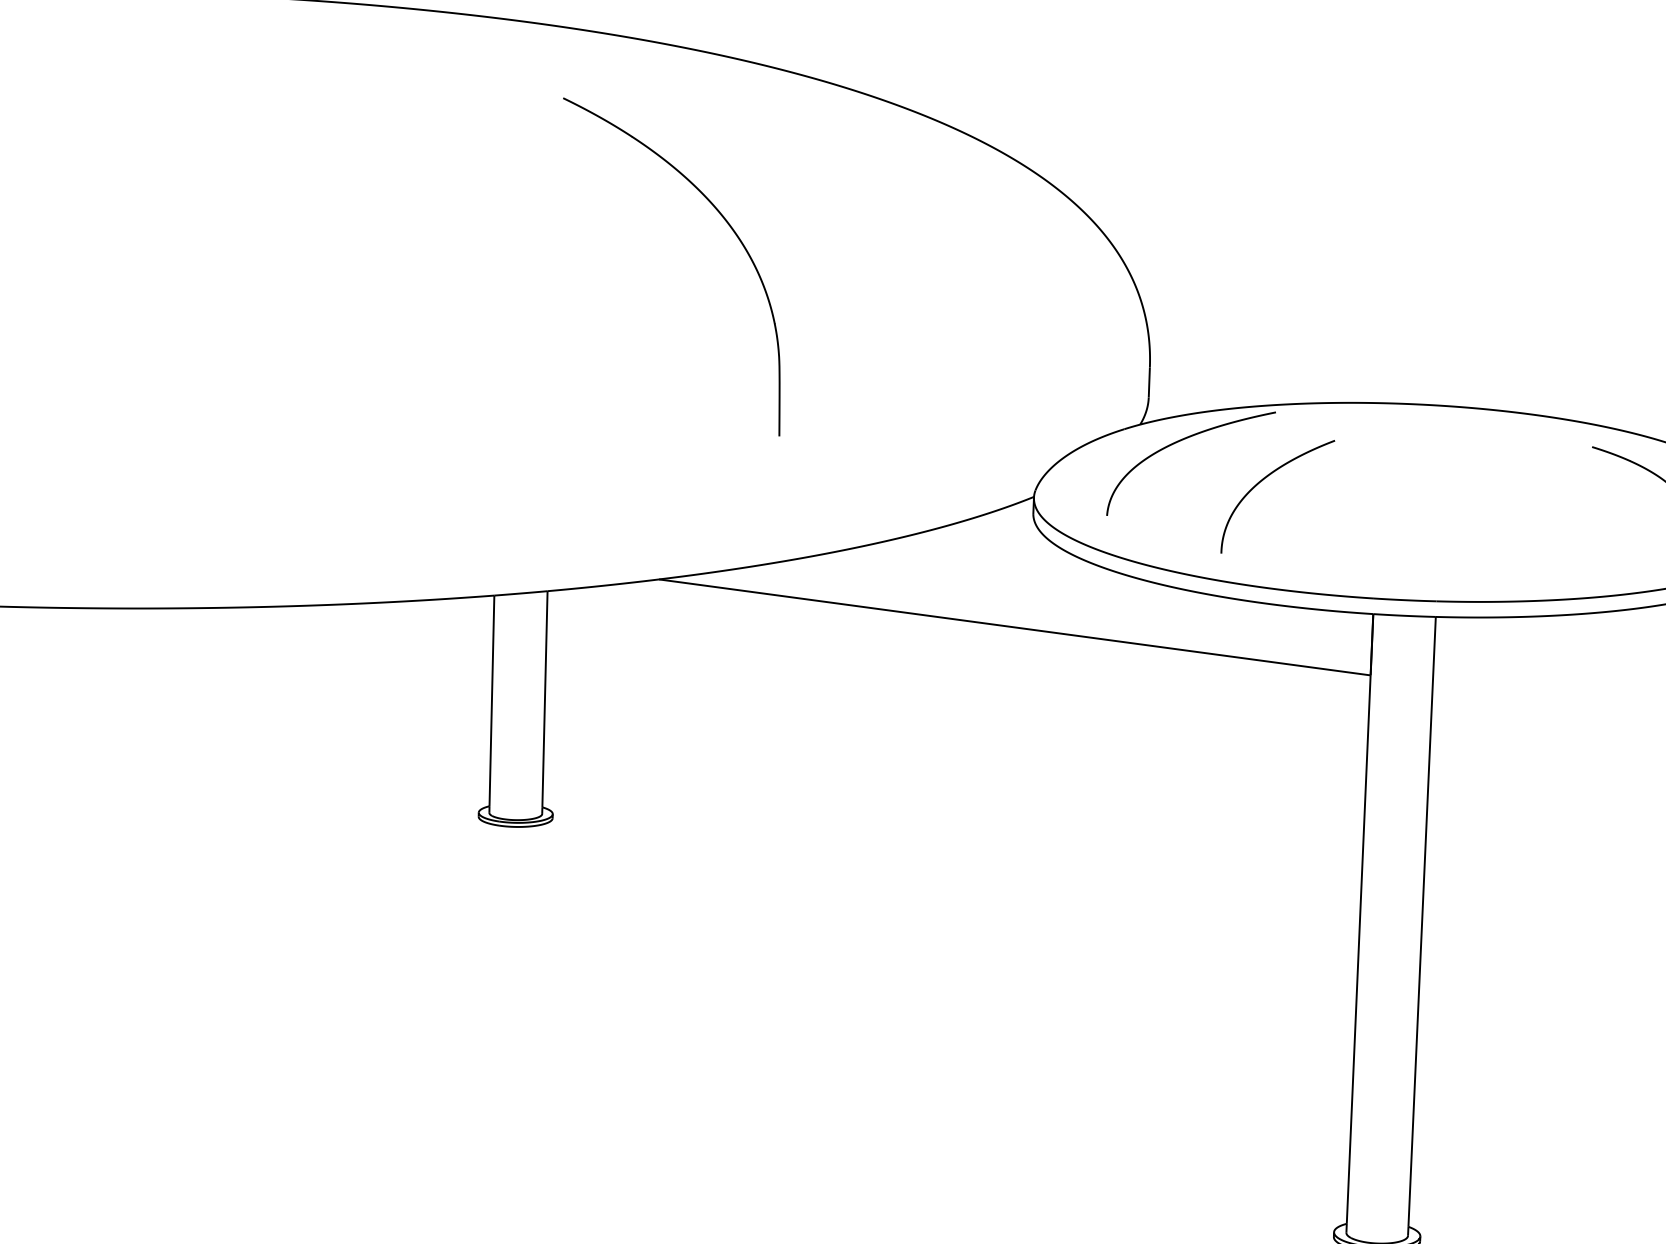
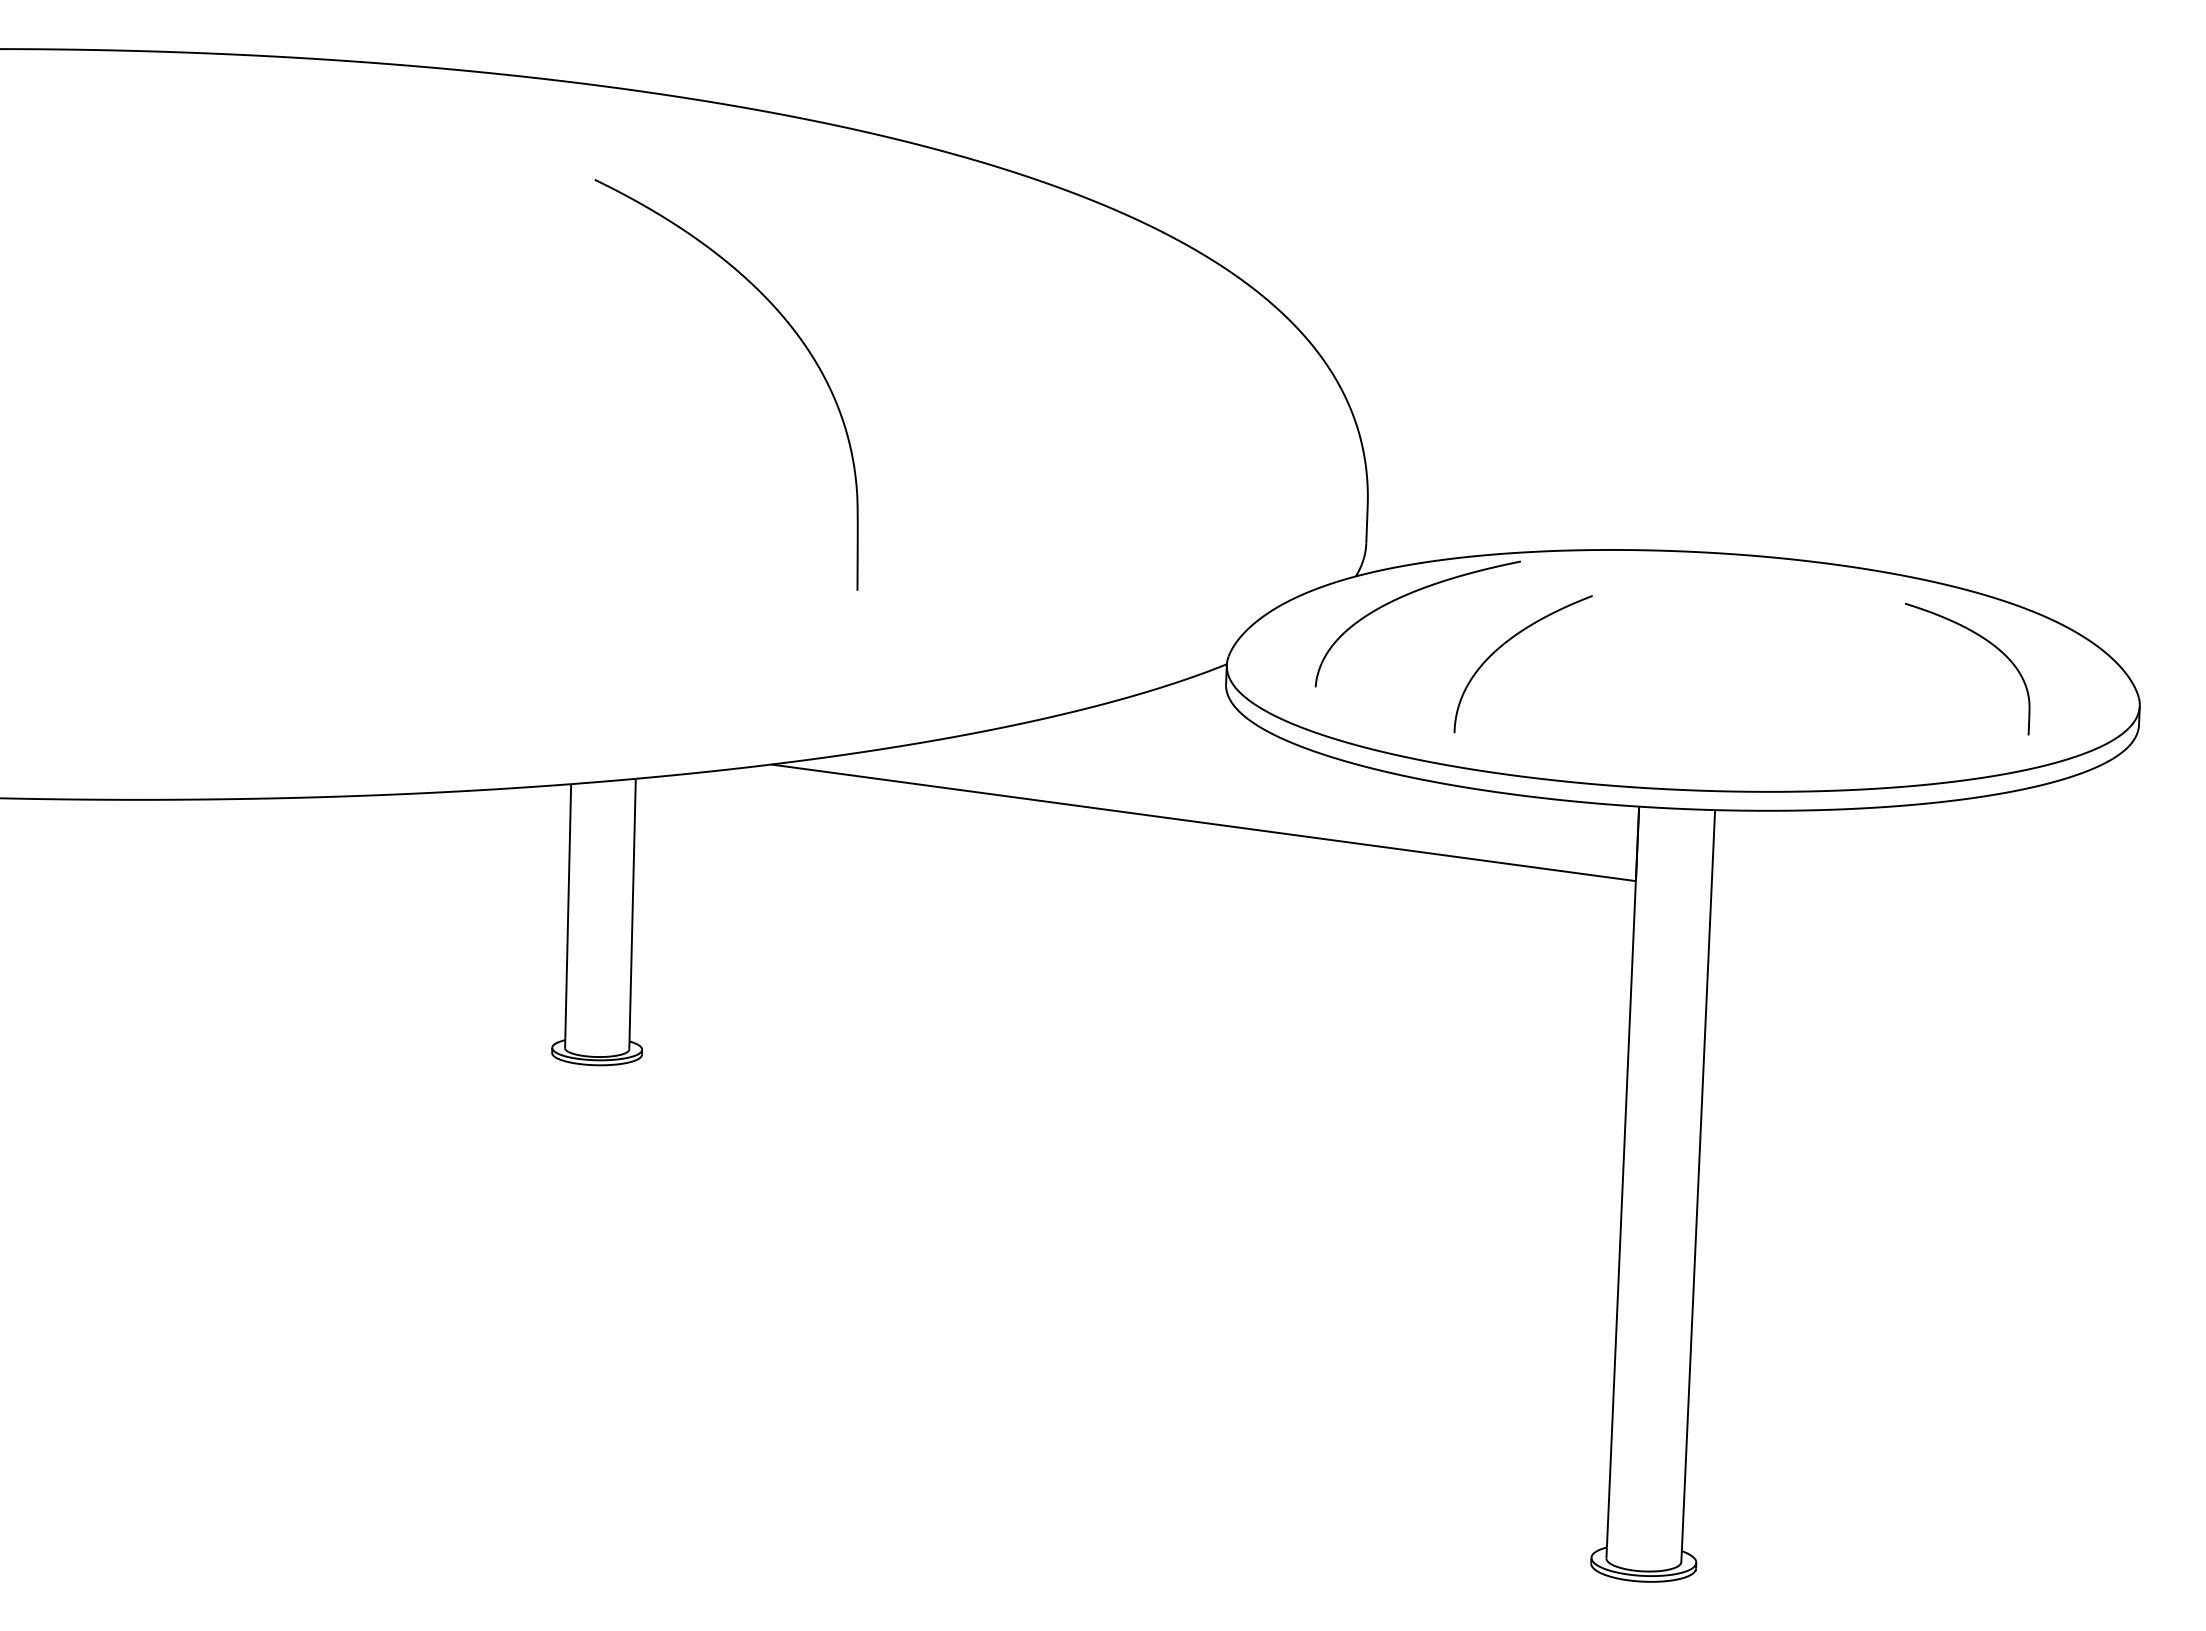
curve: (726, 223) -> (793, 331), moved

